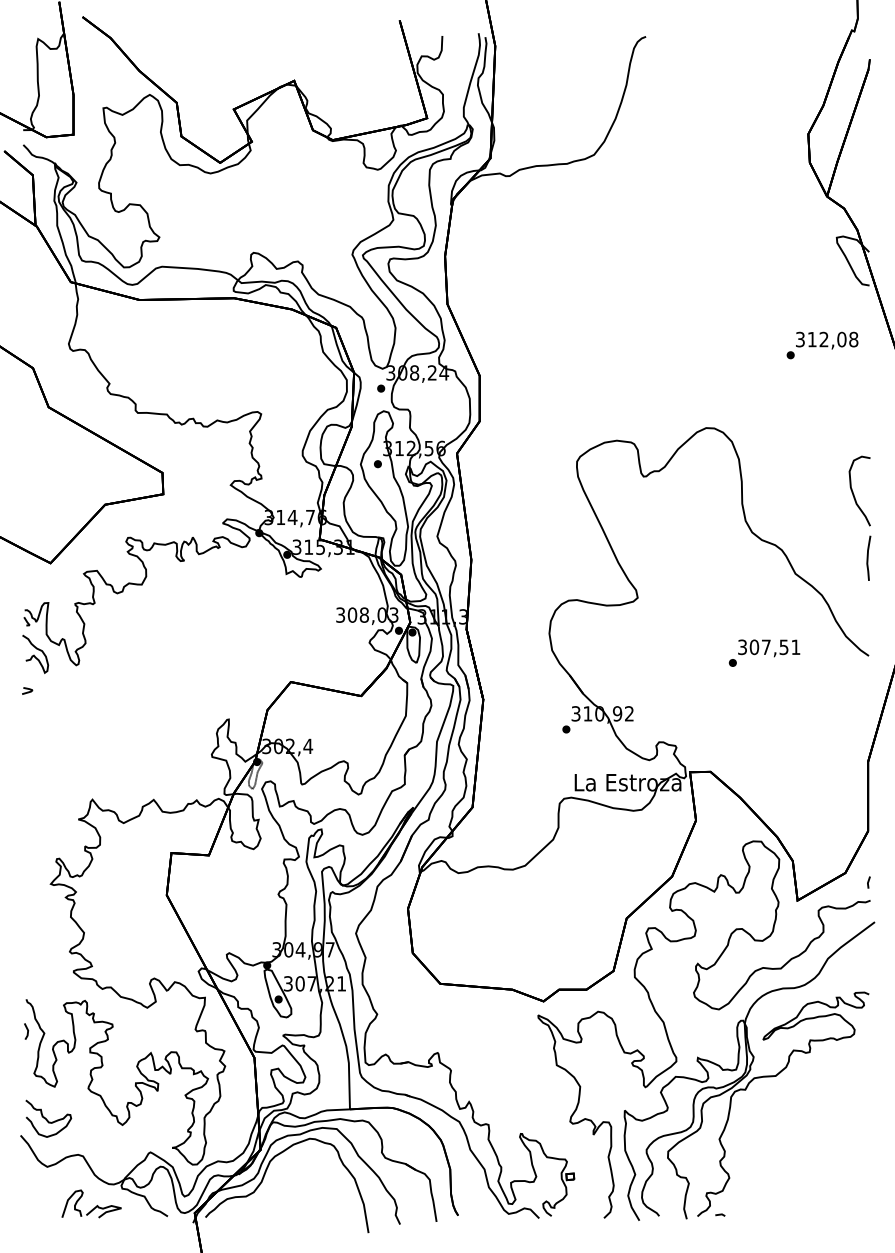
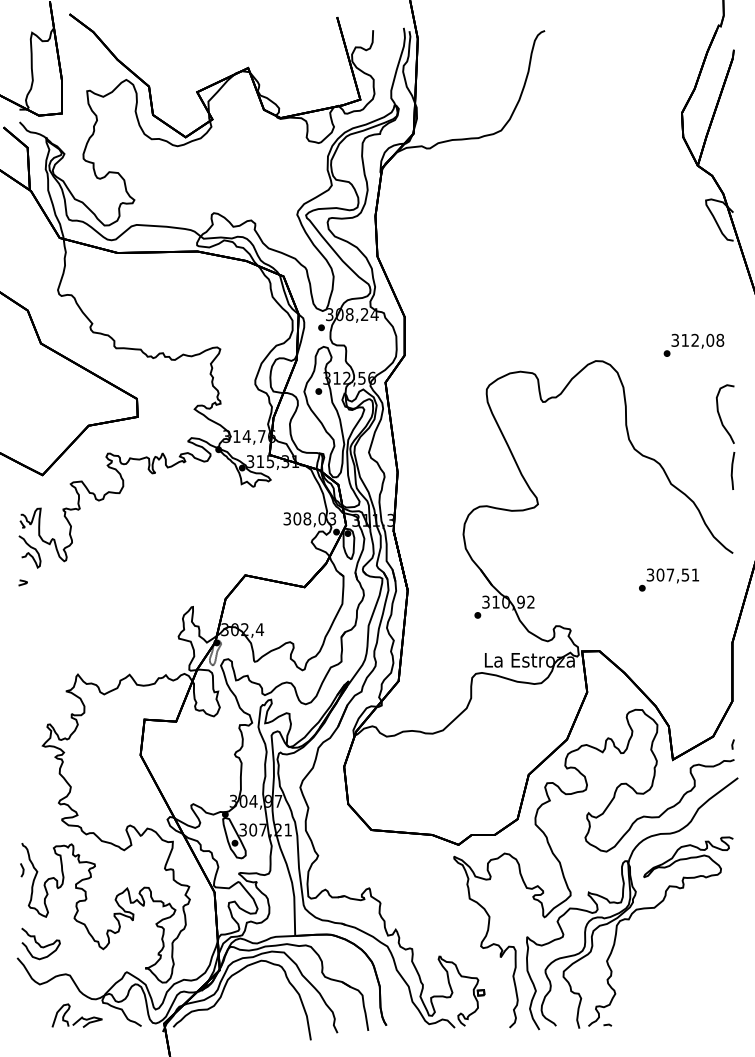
text: (821, 344) -> (693, 344), moved
text: (765, 652) -> (669, 579), moved

